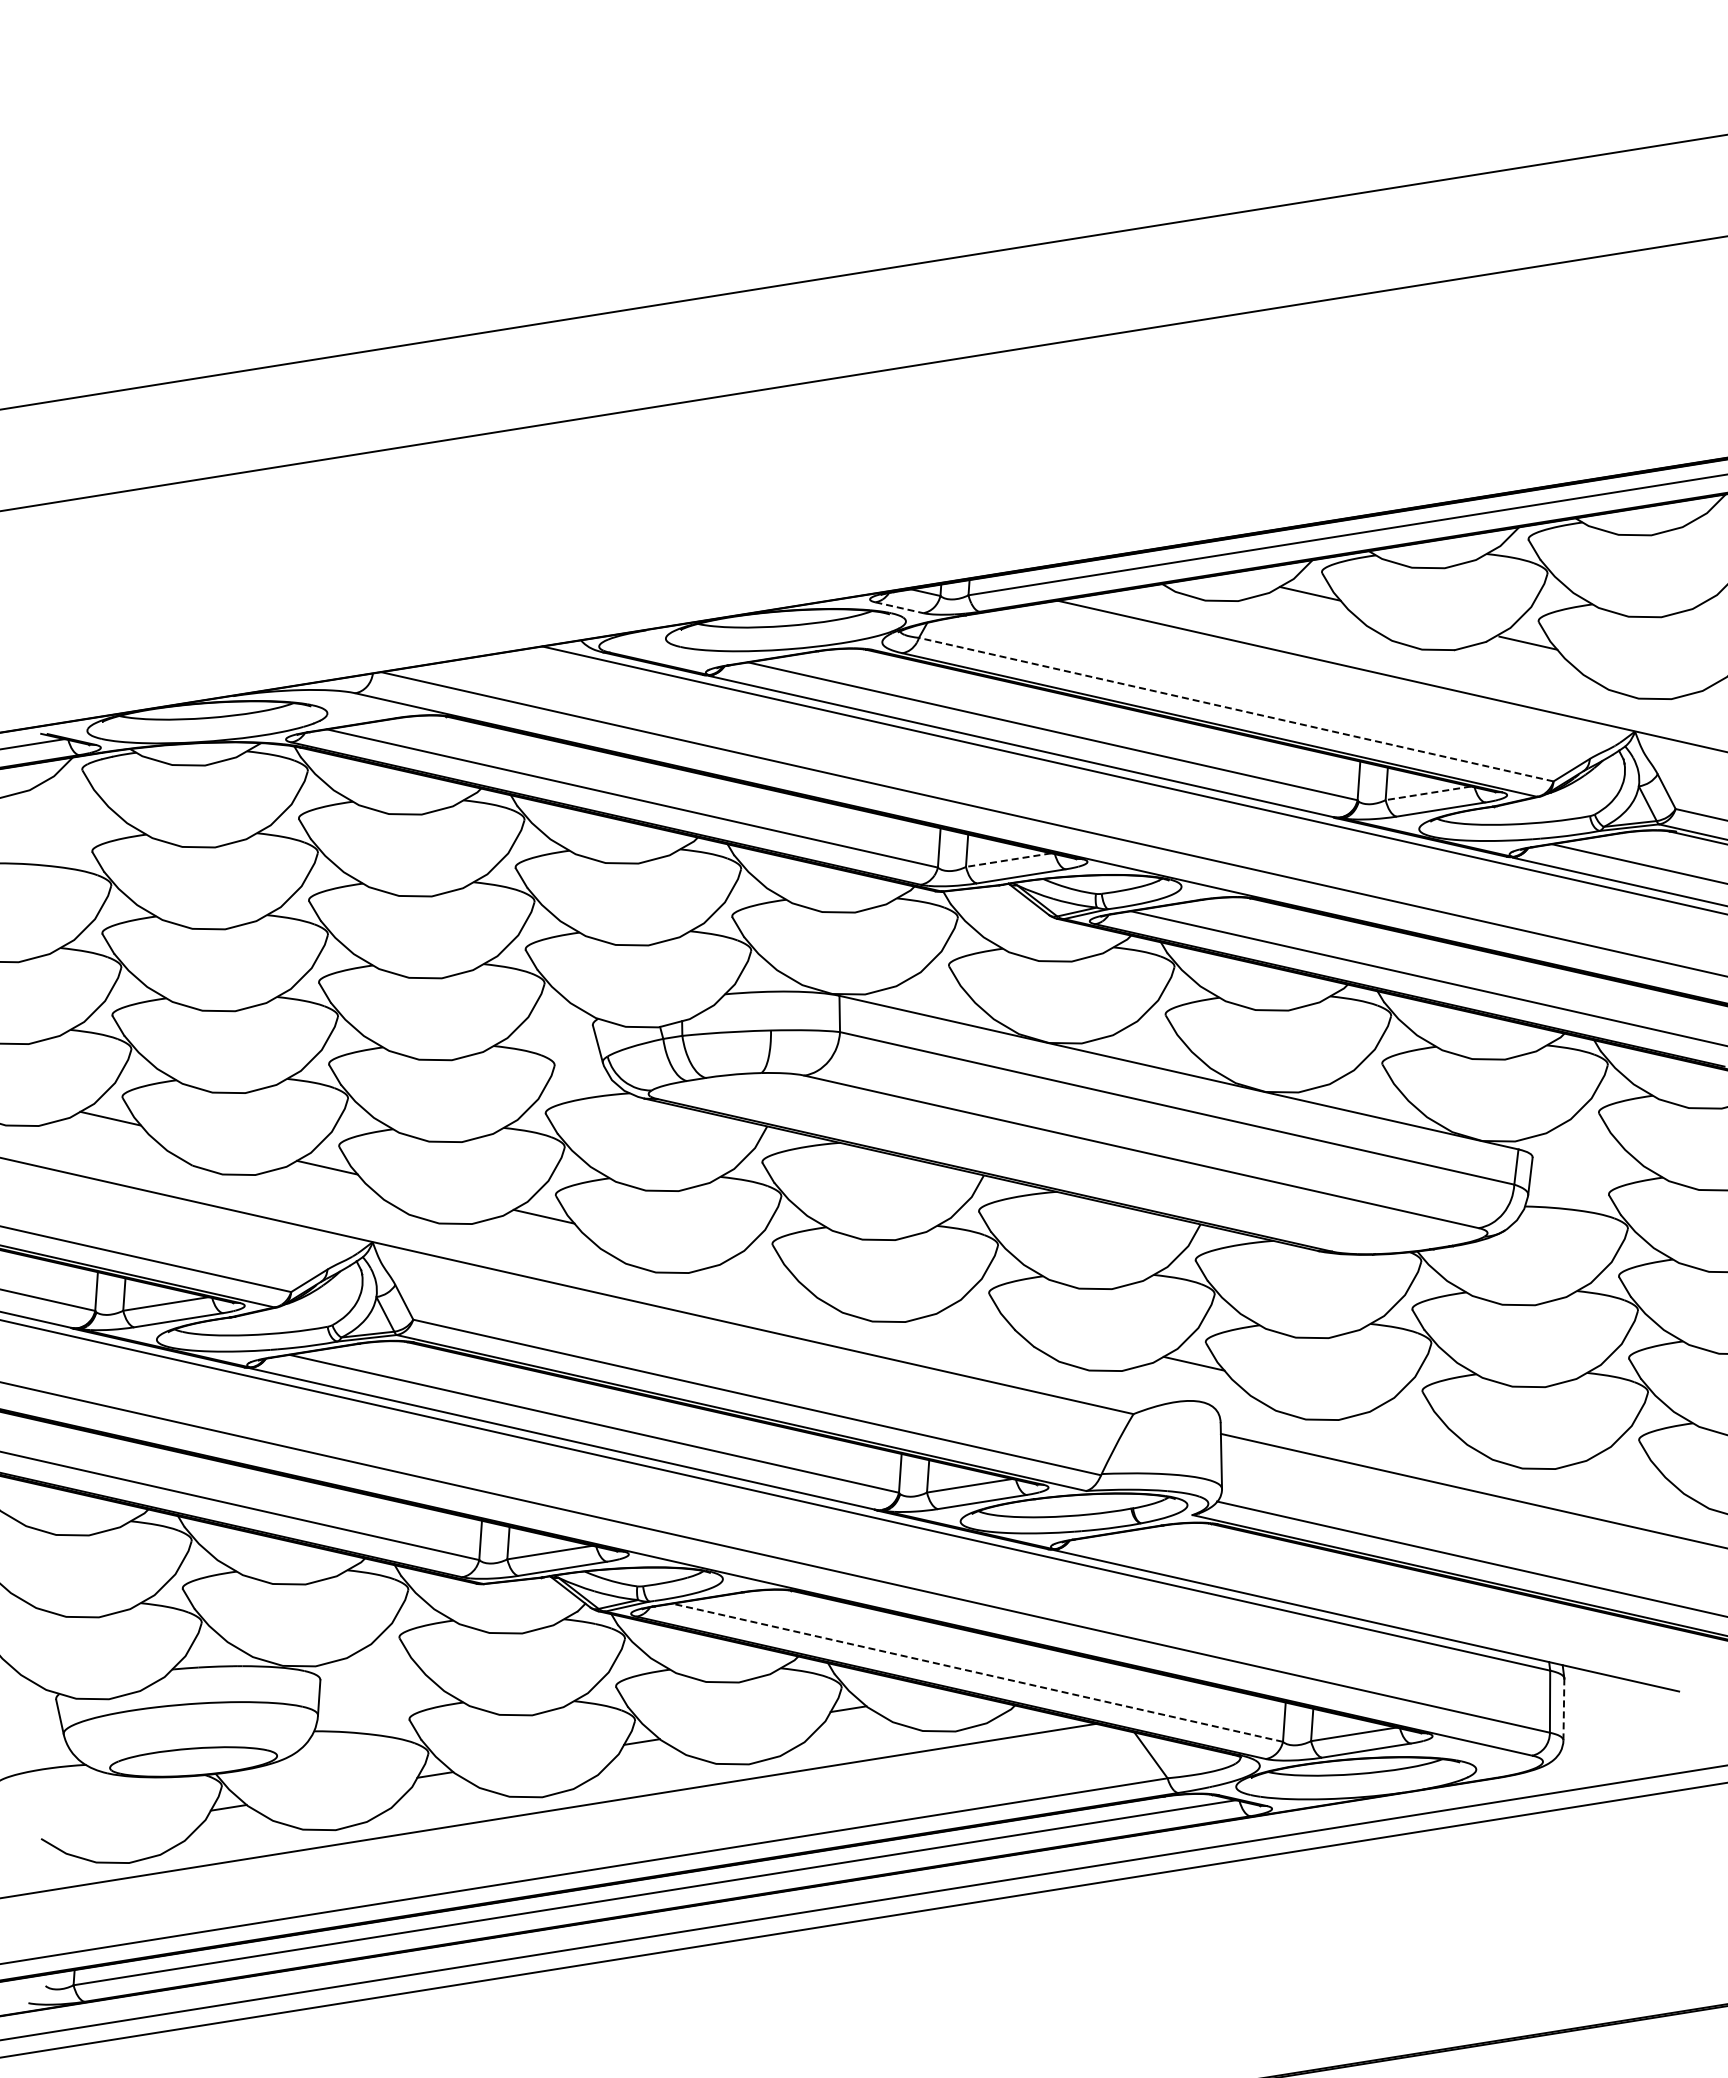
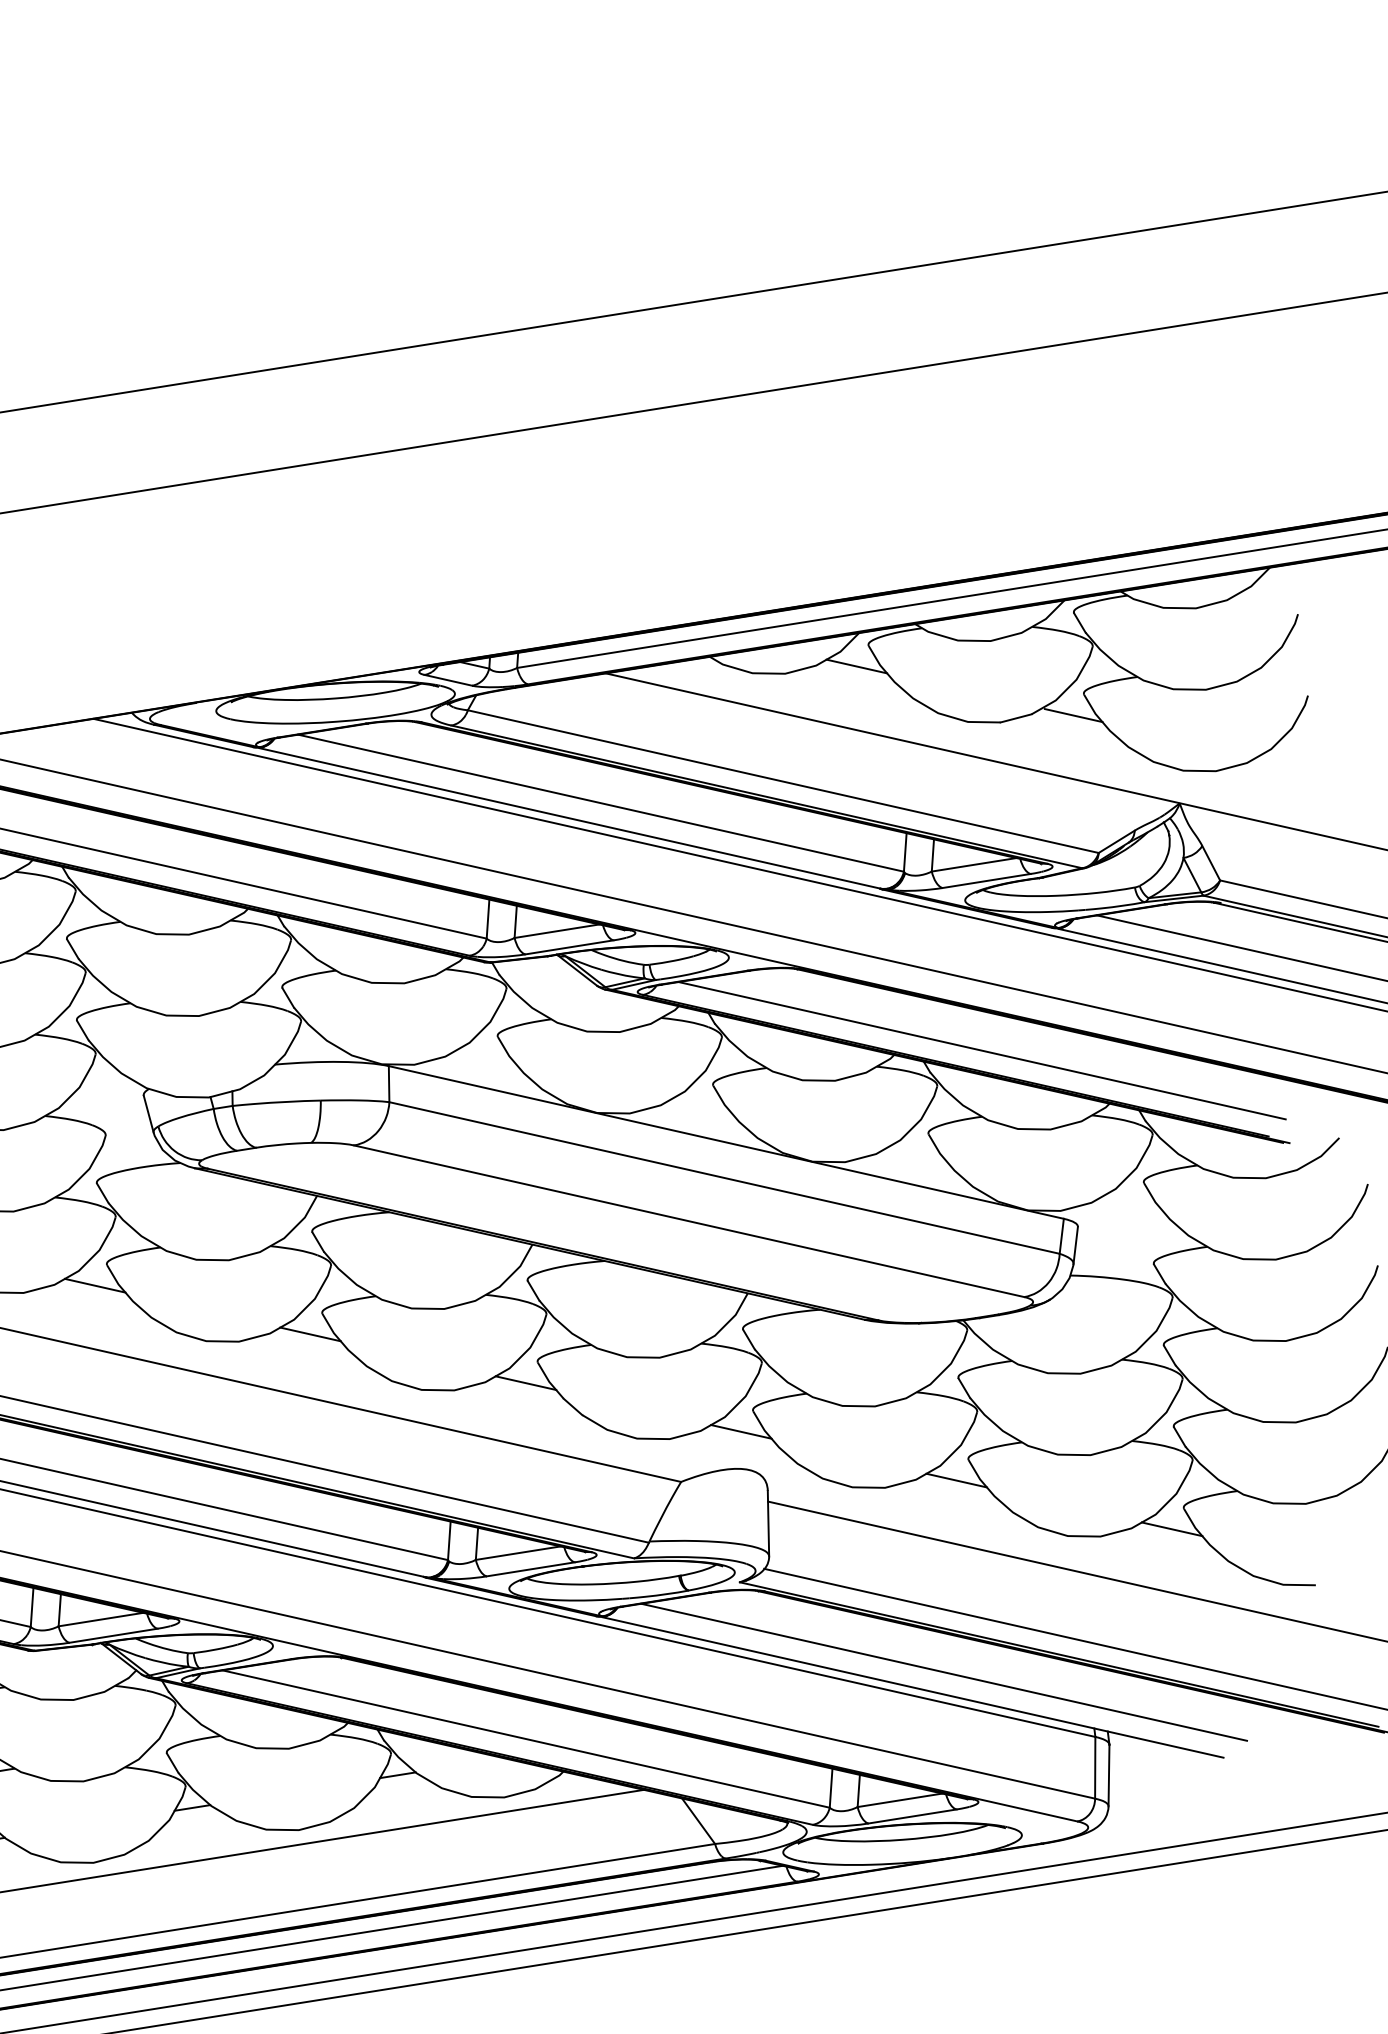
line: (899, 607) -> (448, 680), dashed -> solid
line: (1235, 709) -> (782, 781), dashed -> solid
line: (1427, 793) -> (973, 864), dashed -> solid
line: (1008, 860) -> (556, 931), dashed -> solid
line: (760, 1265) -> (310, 1334), added
line: (976, 1314) -> (525, 1382), added
line: (1410, 1412) -> (956, 1480), added
line: (1626, 1461) -> (1171, 1529), added
line: (1397, 1605) -> (943, 1672), added
line: (977, 1672) -> (526, 1738), dashed -> solid
line: (1563, 1709) -> (1108, 1775), dashed -> solid

